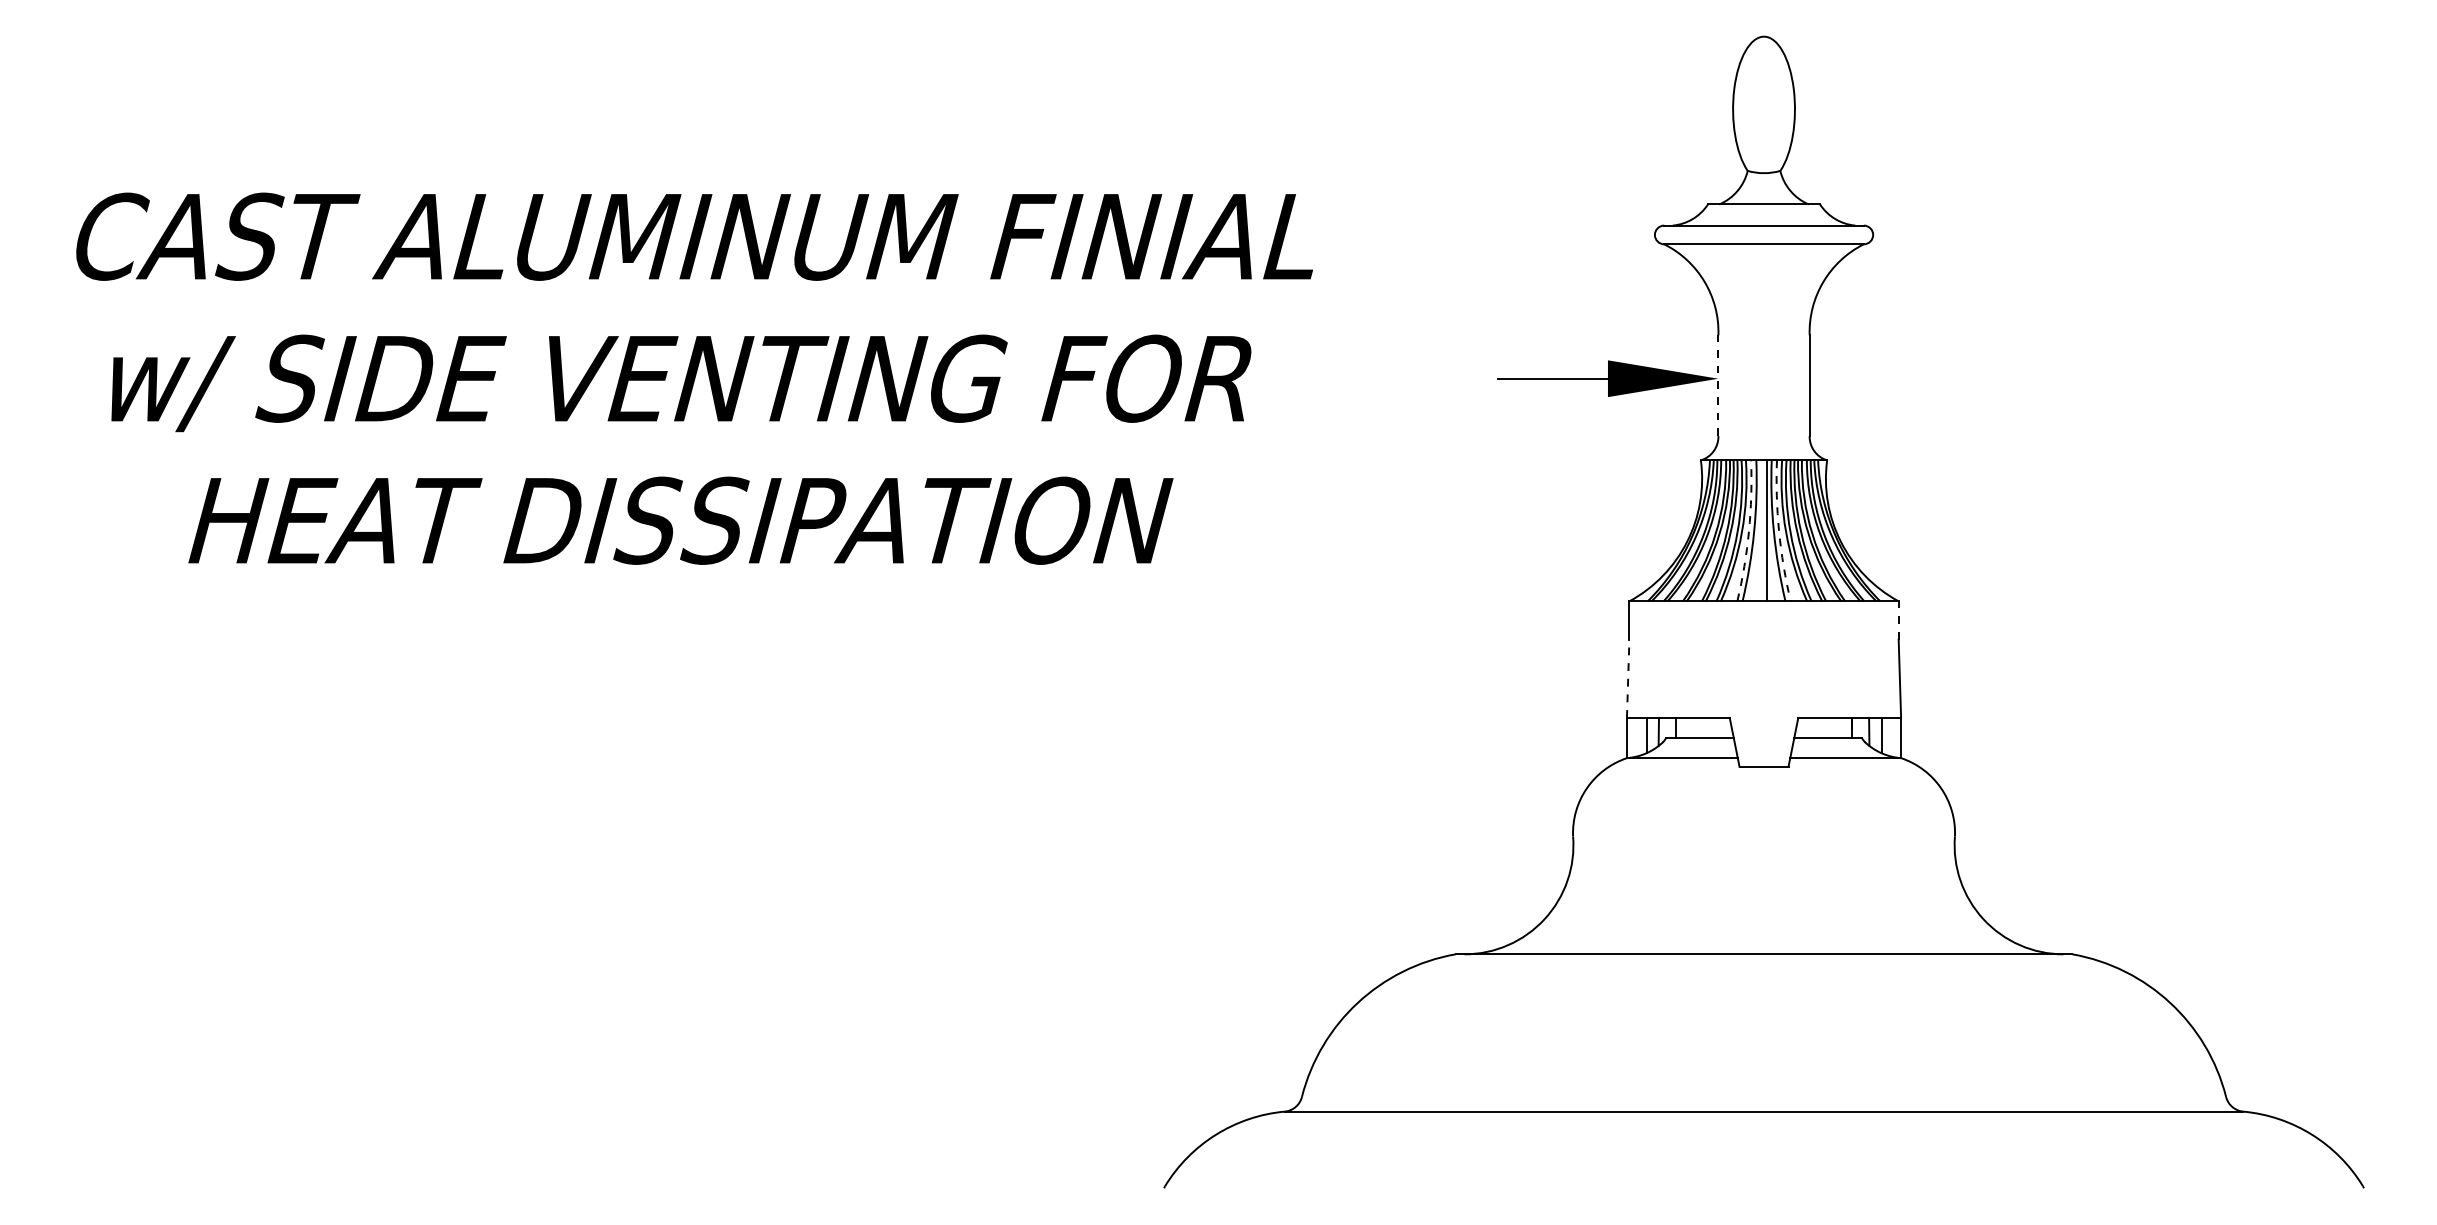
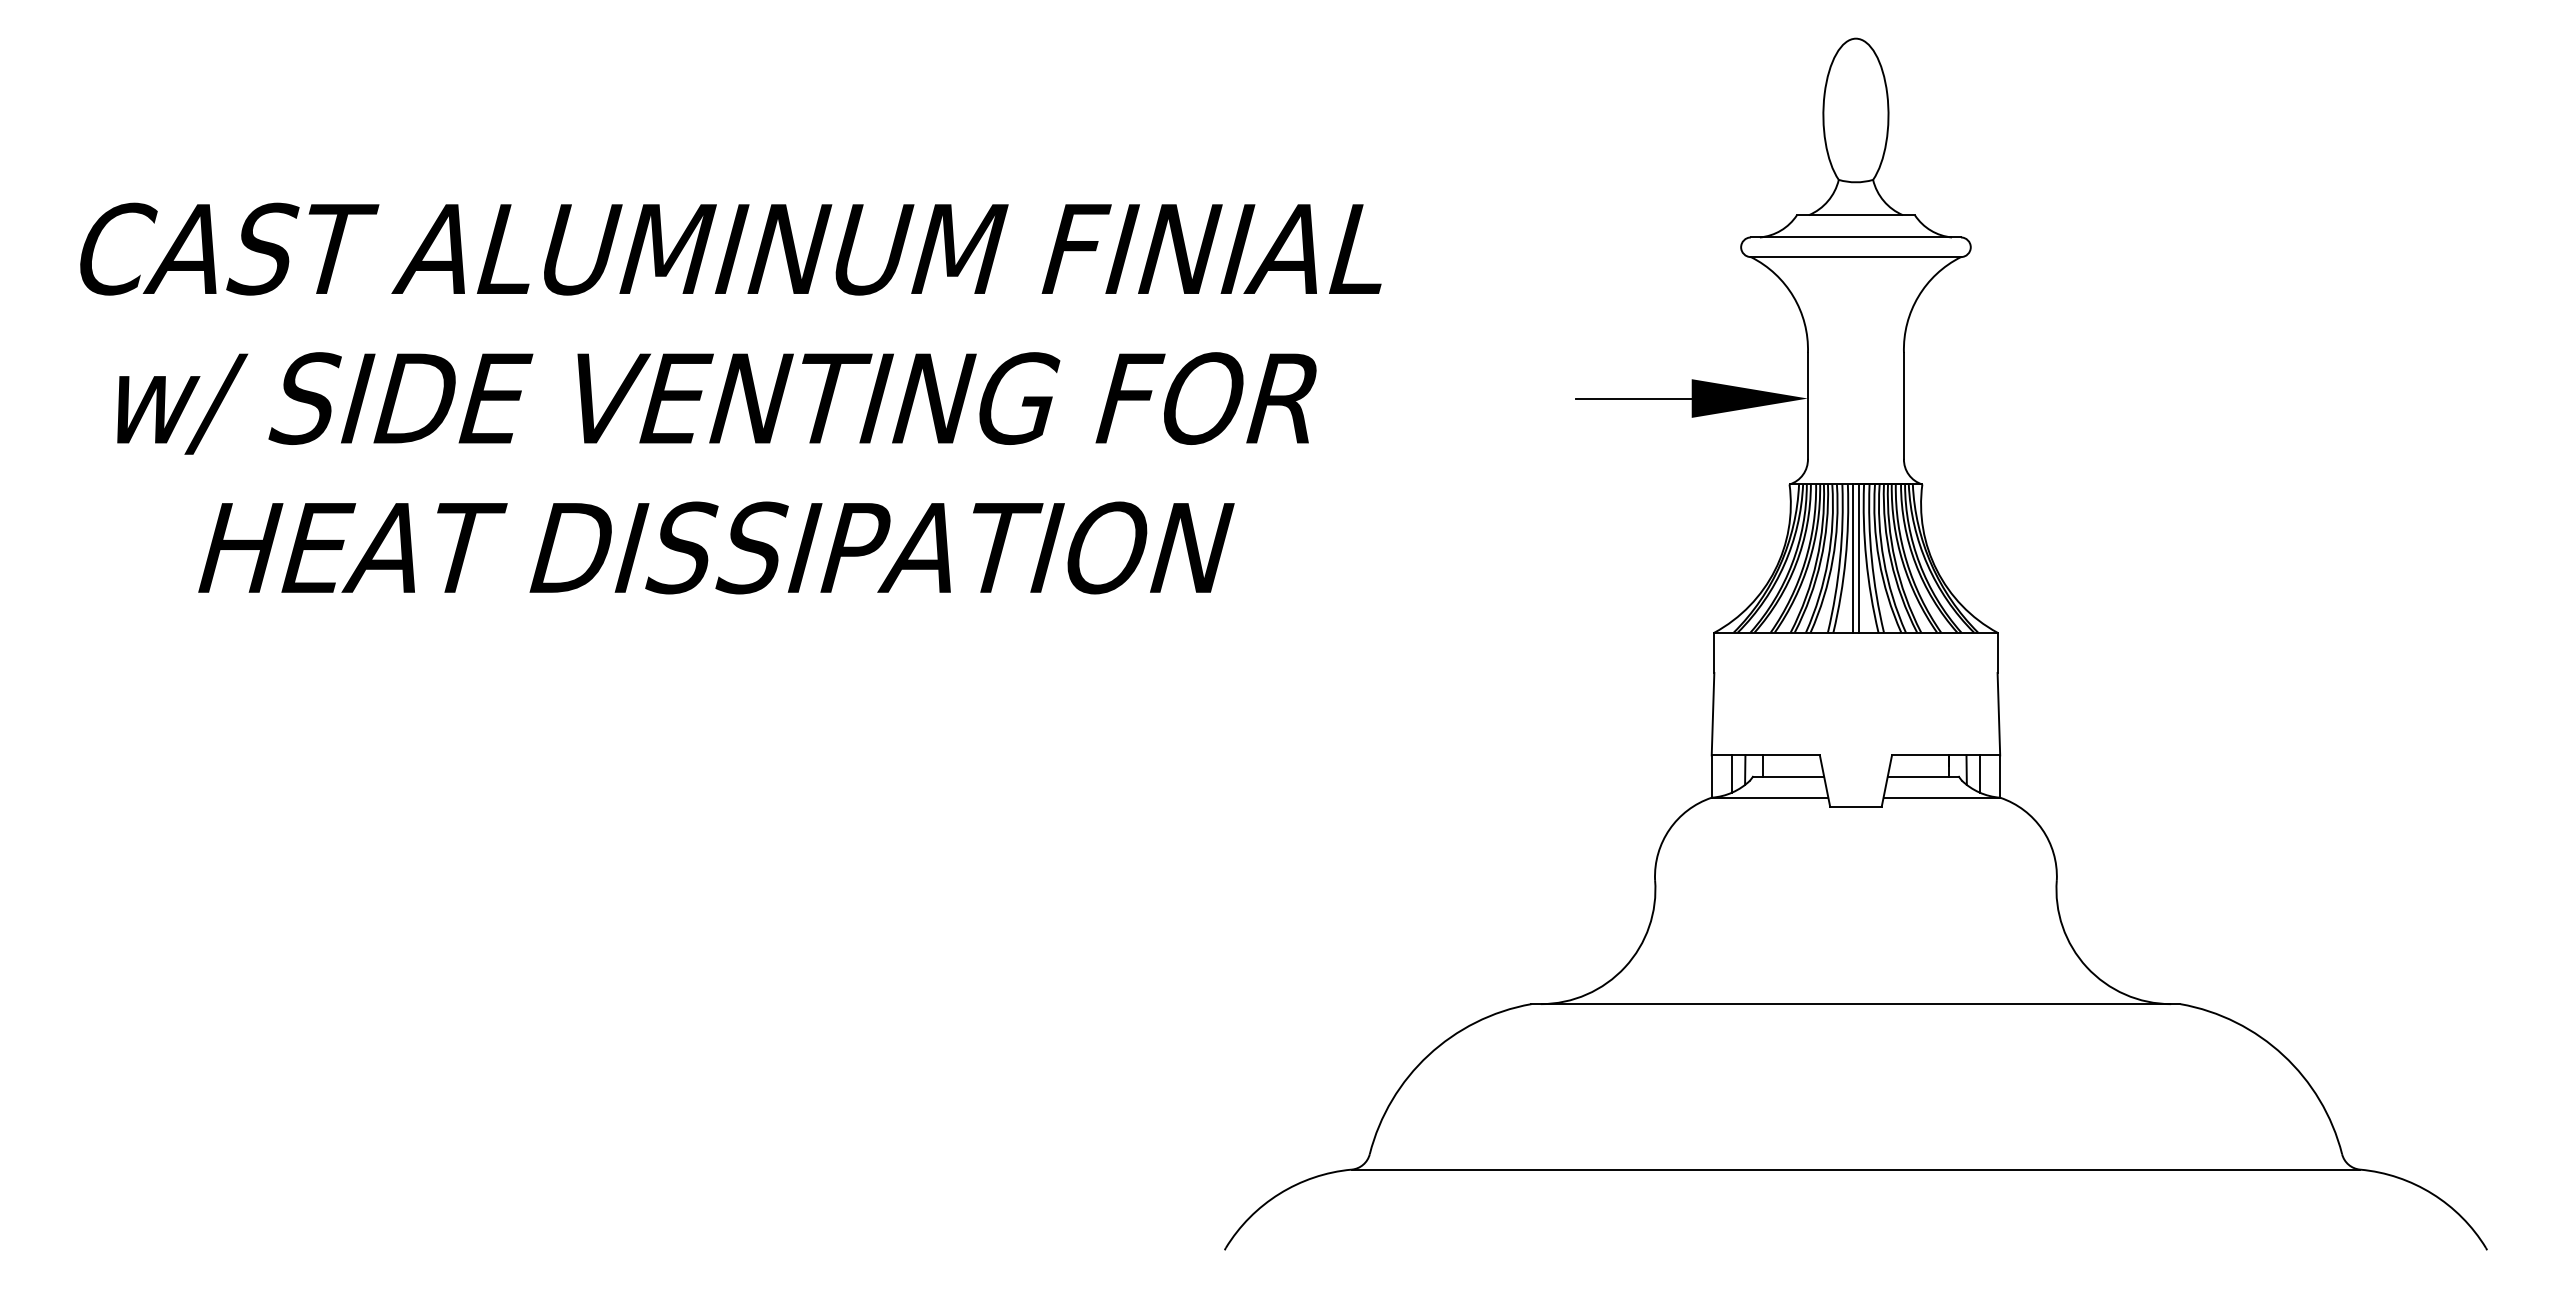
line: (1718, 385) -> (1808, 405), dashed -> solid
line: (1761, 530) -> (1853, 558), added
arc: (1749, 531) -> (1840, 559), dashed -> solid
arc: (1779, 531) -> (1872, 559), dashed -> solid
line: (1898, 620) -> (1997, 652), dashed -> solid
line: (1628, 678) -> (1713, 713), dashed -> solid

